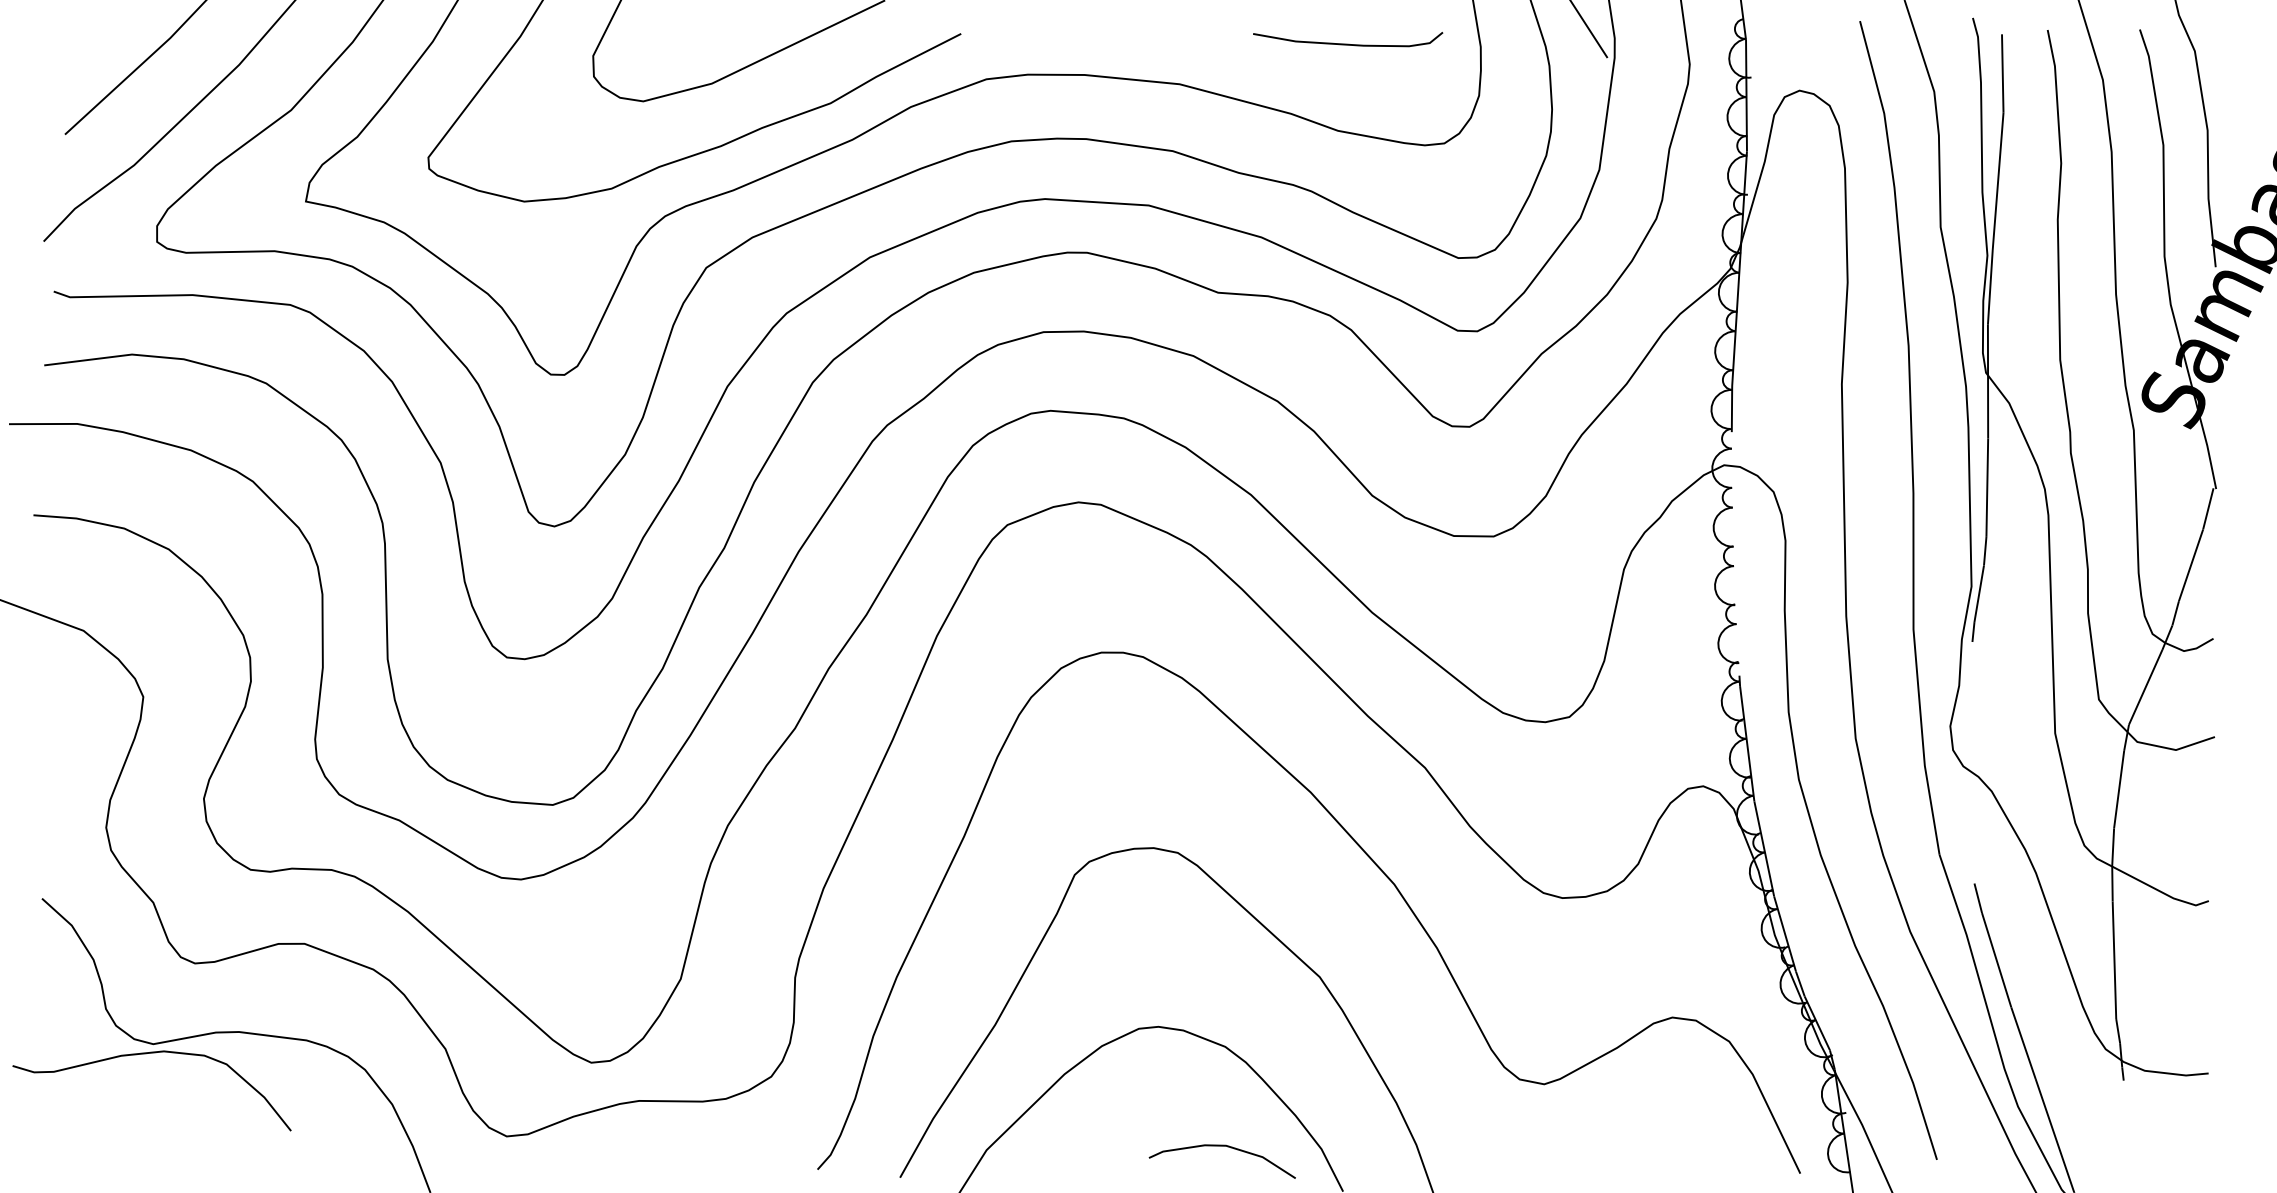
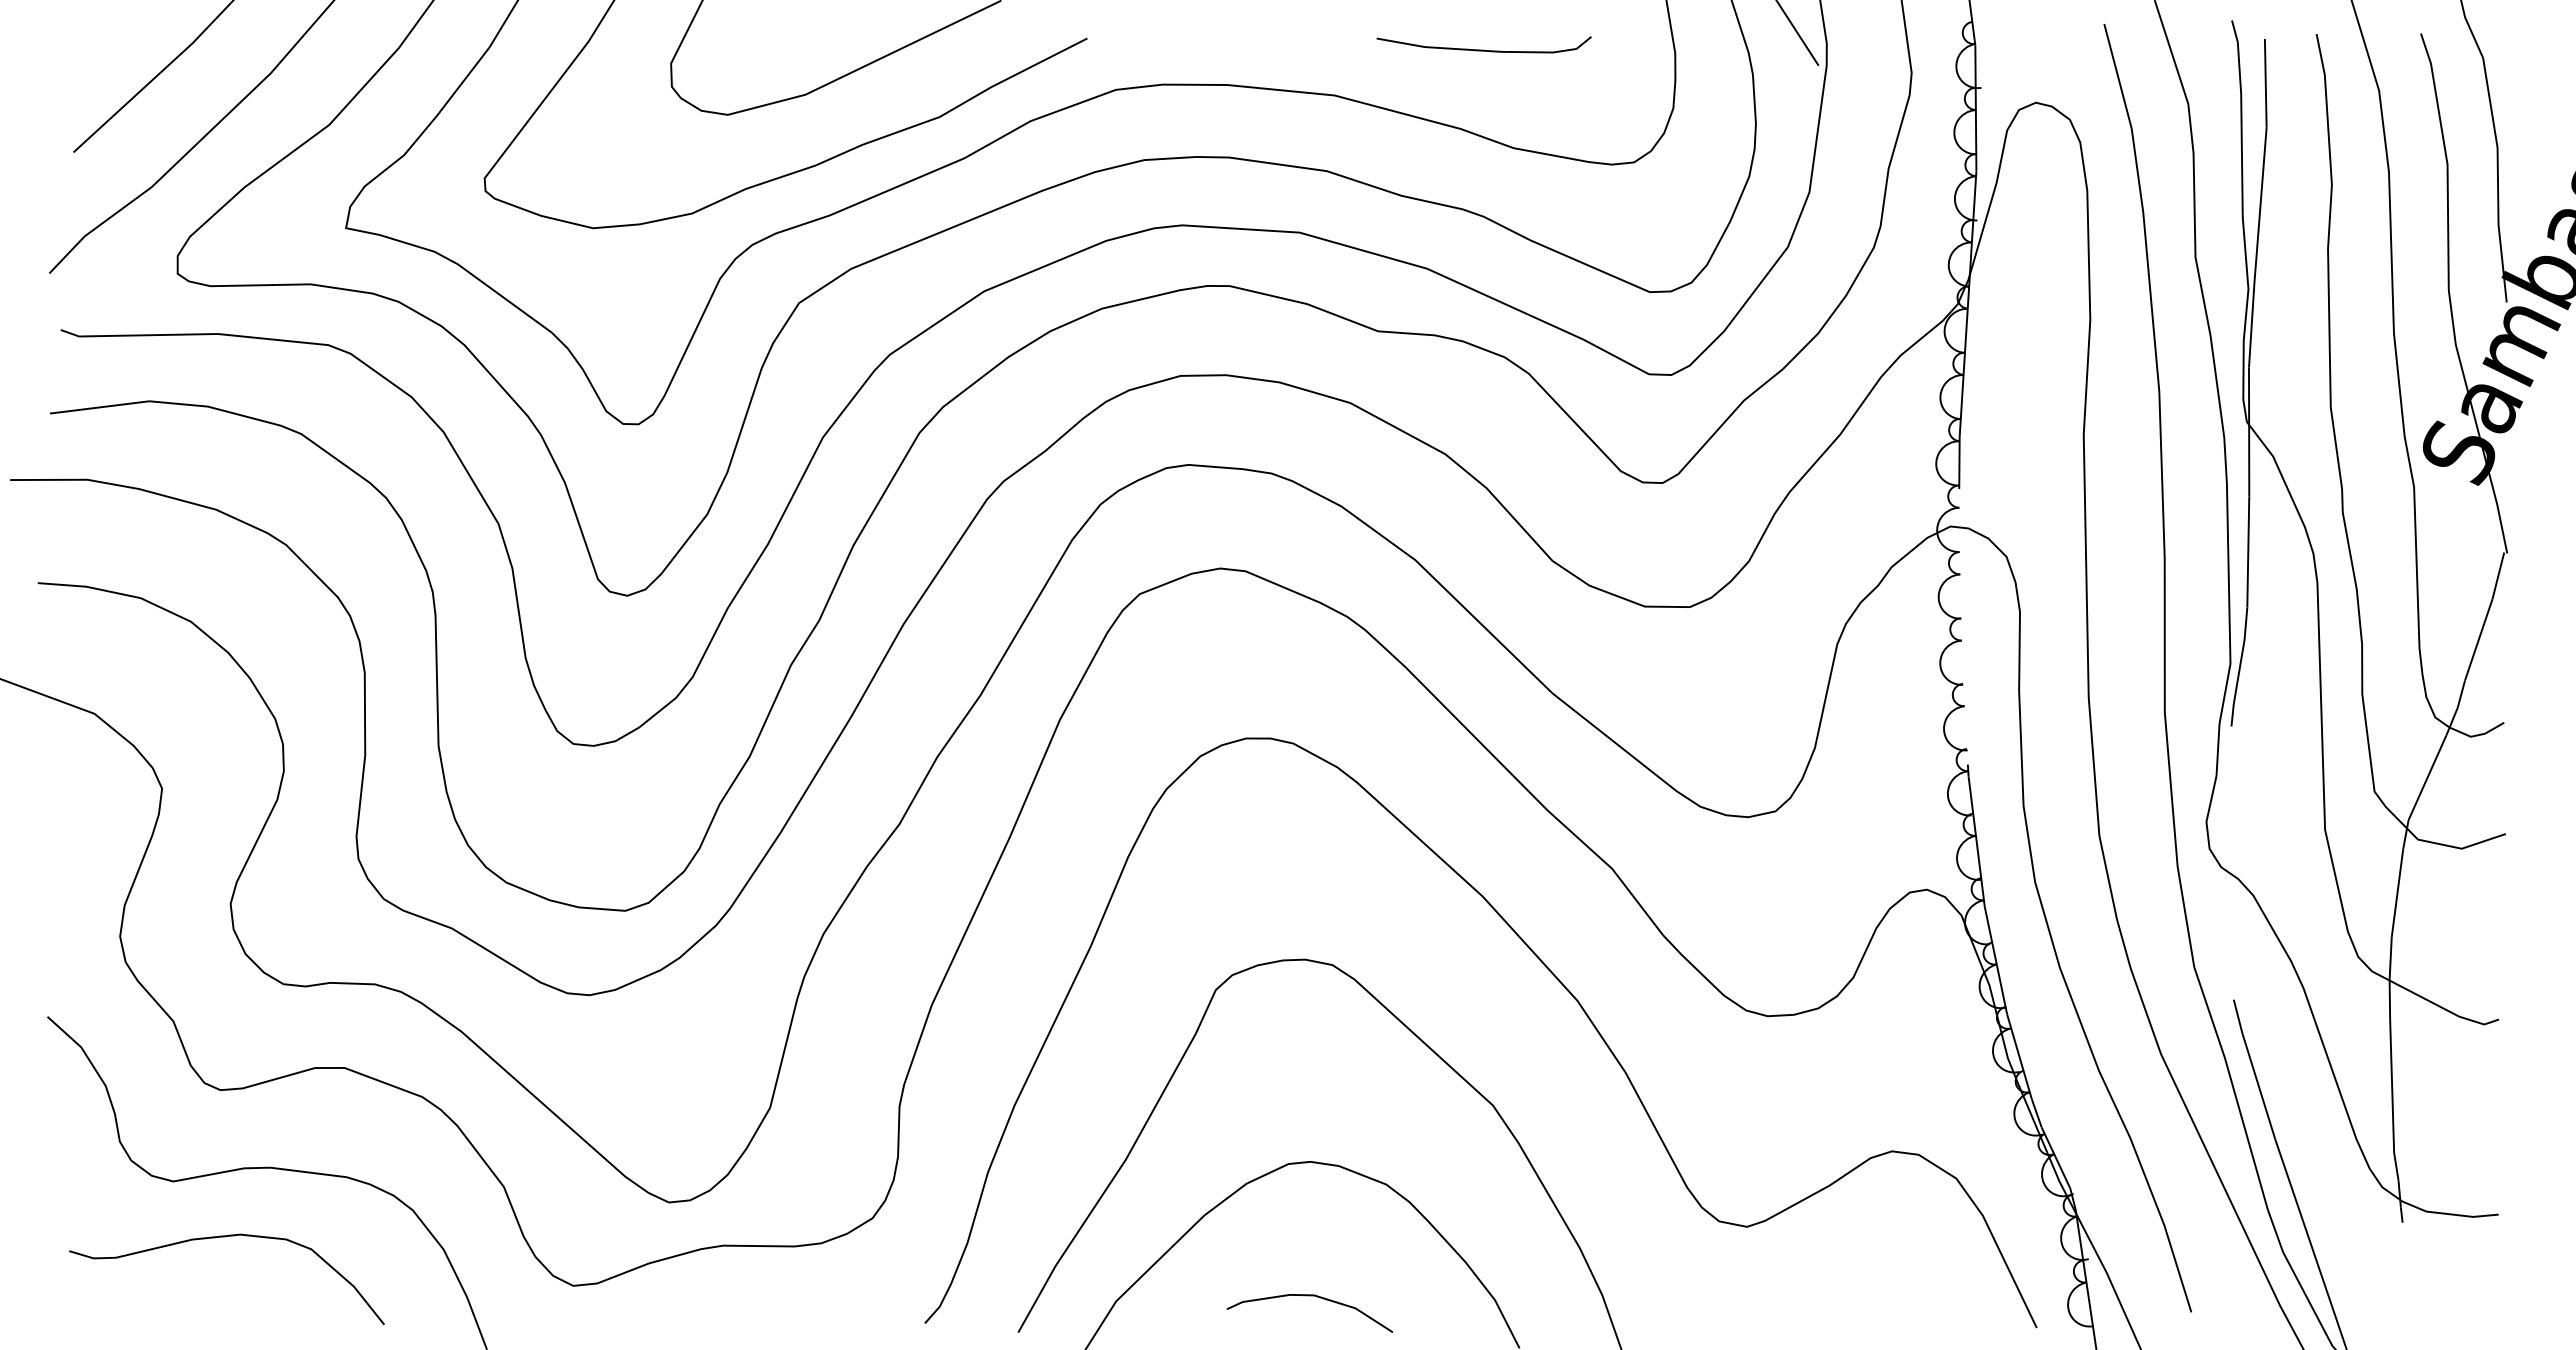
curve: (1347, 43) -> (1483, 49), moved
curve: (150, 1053) -> (225, 1237), moved
curve: (1222, 1146) -> (1309, 1296), moved

